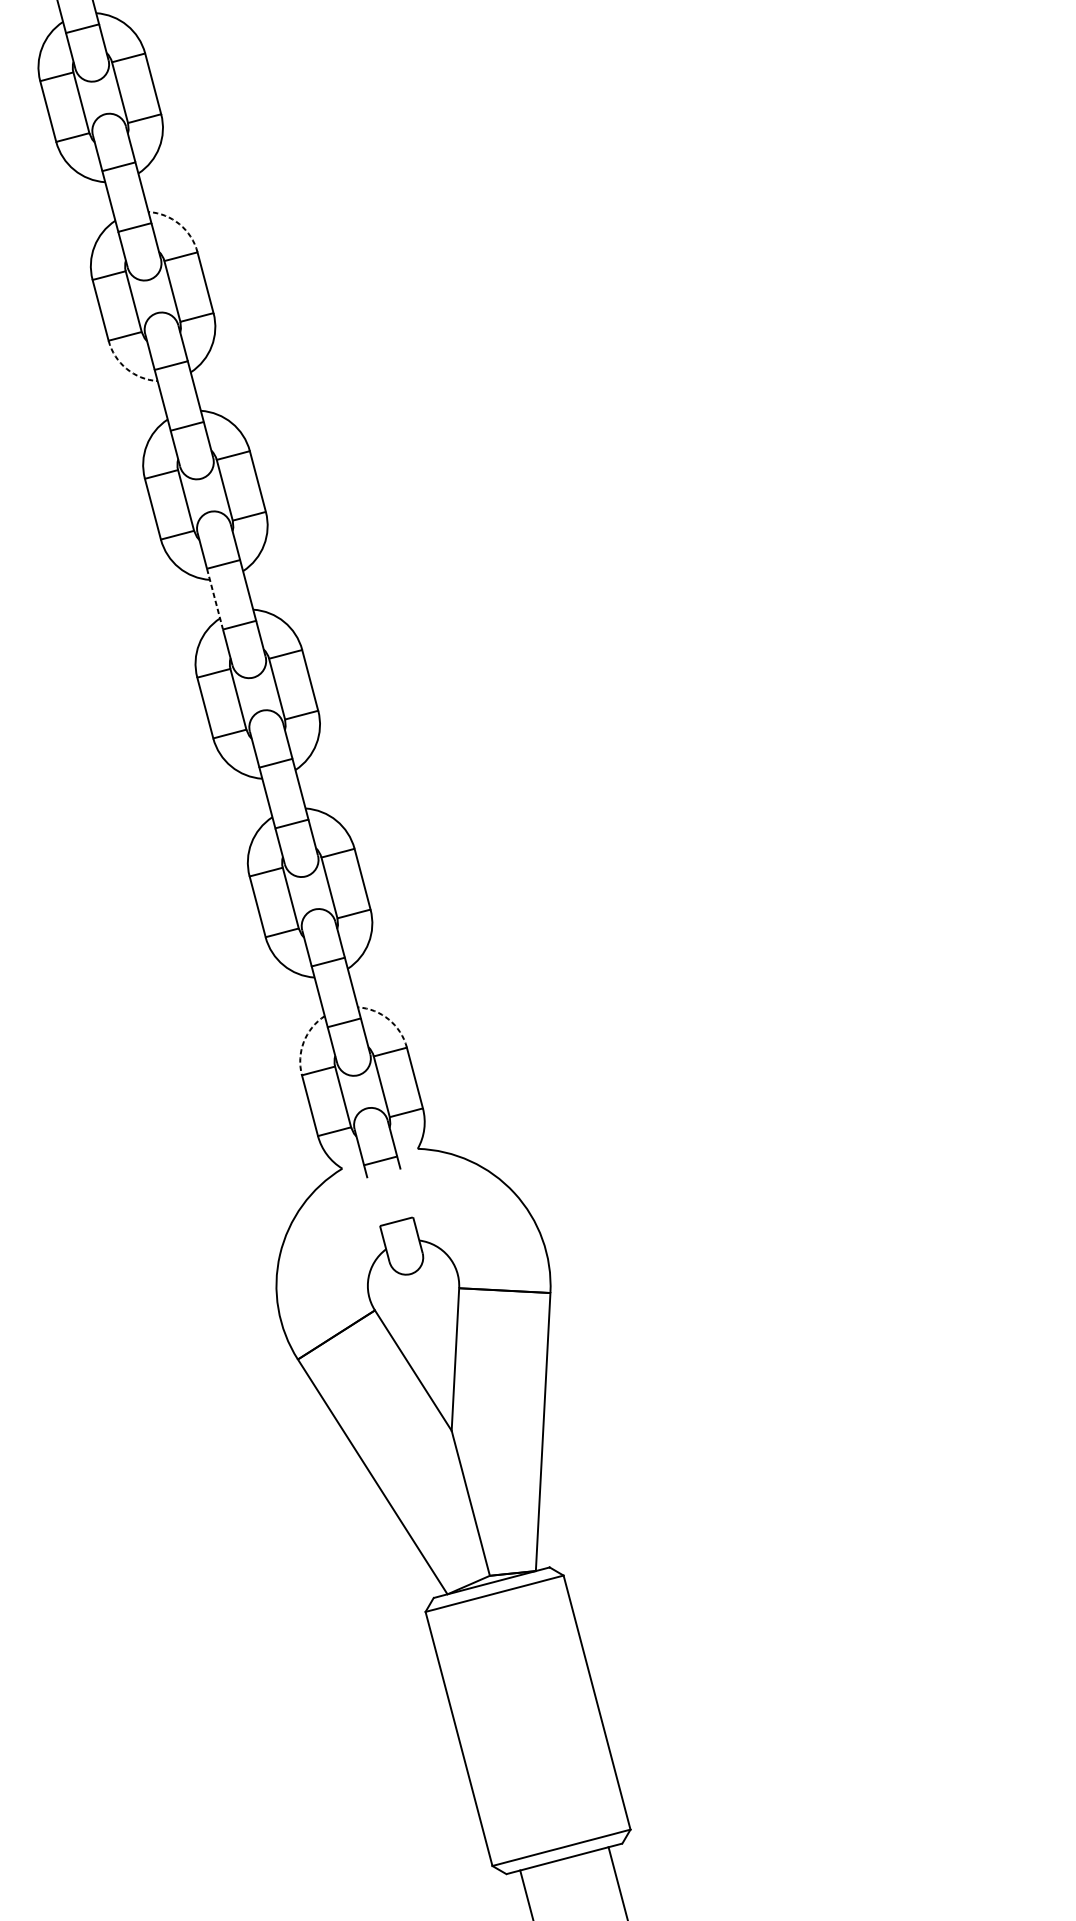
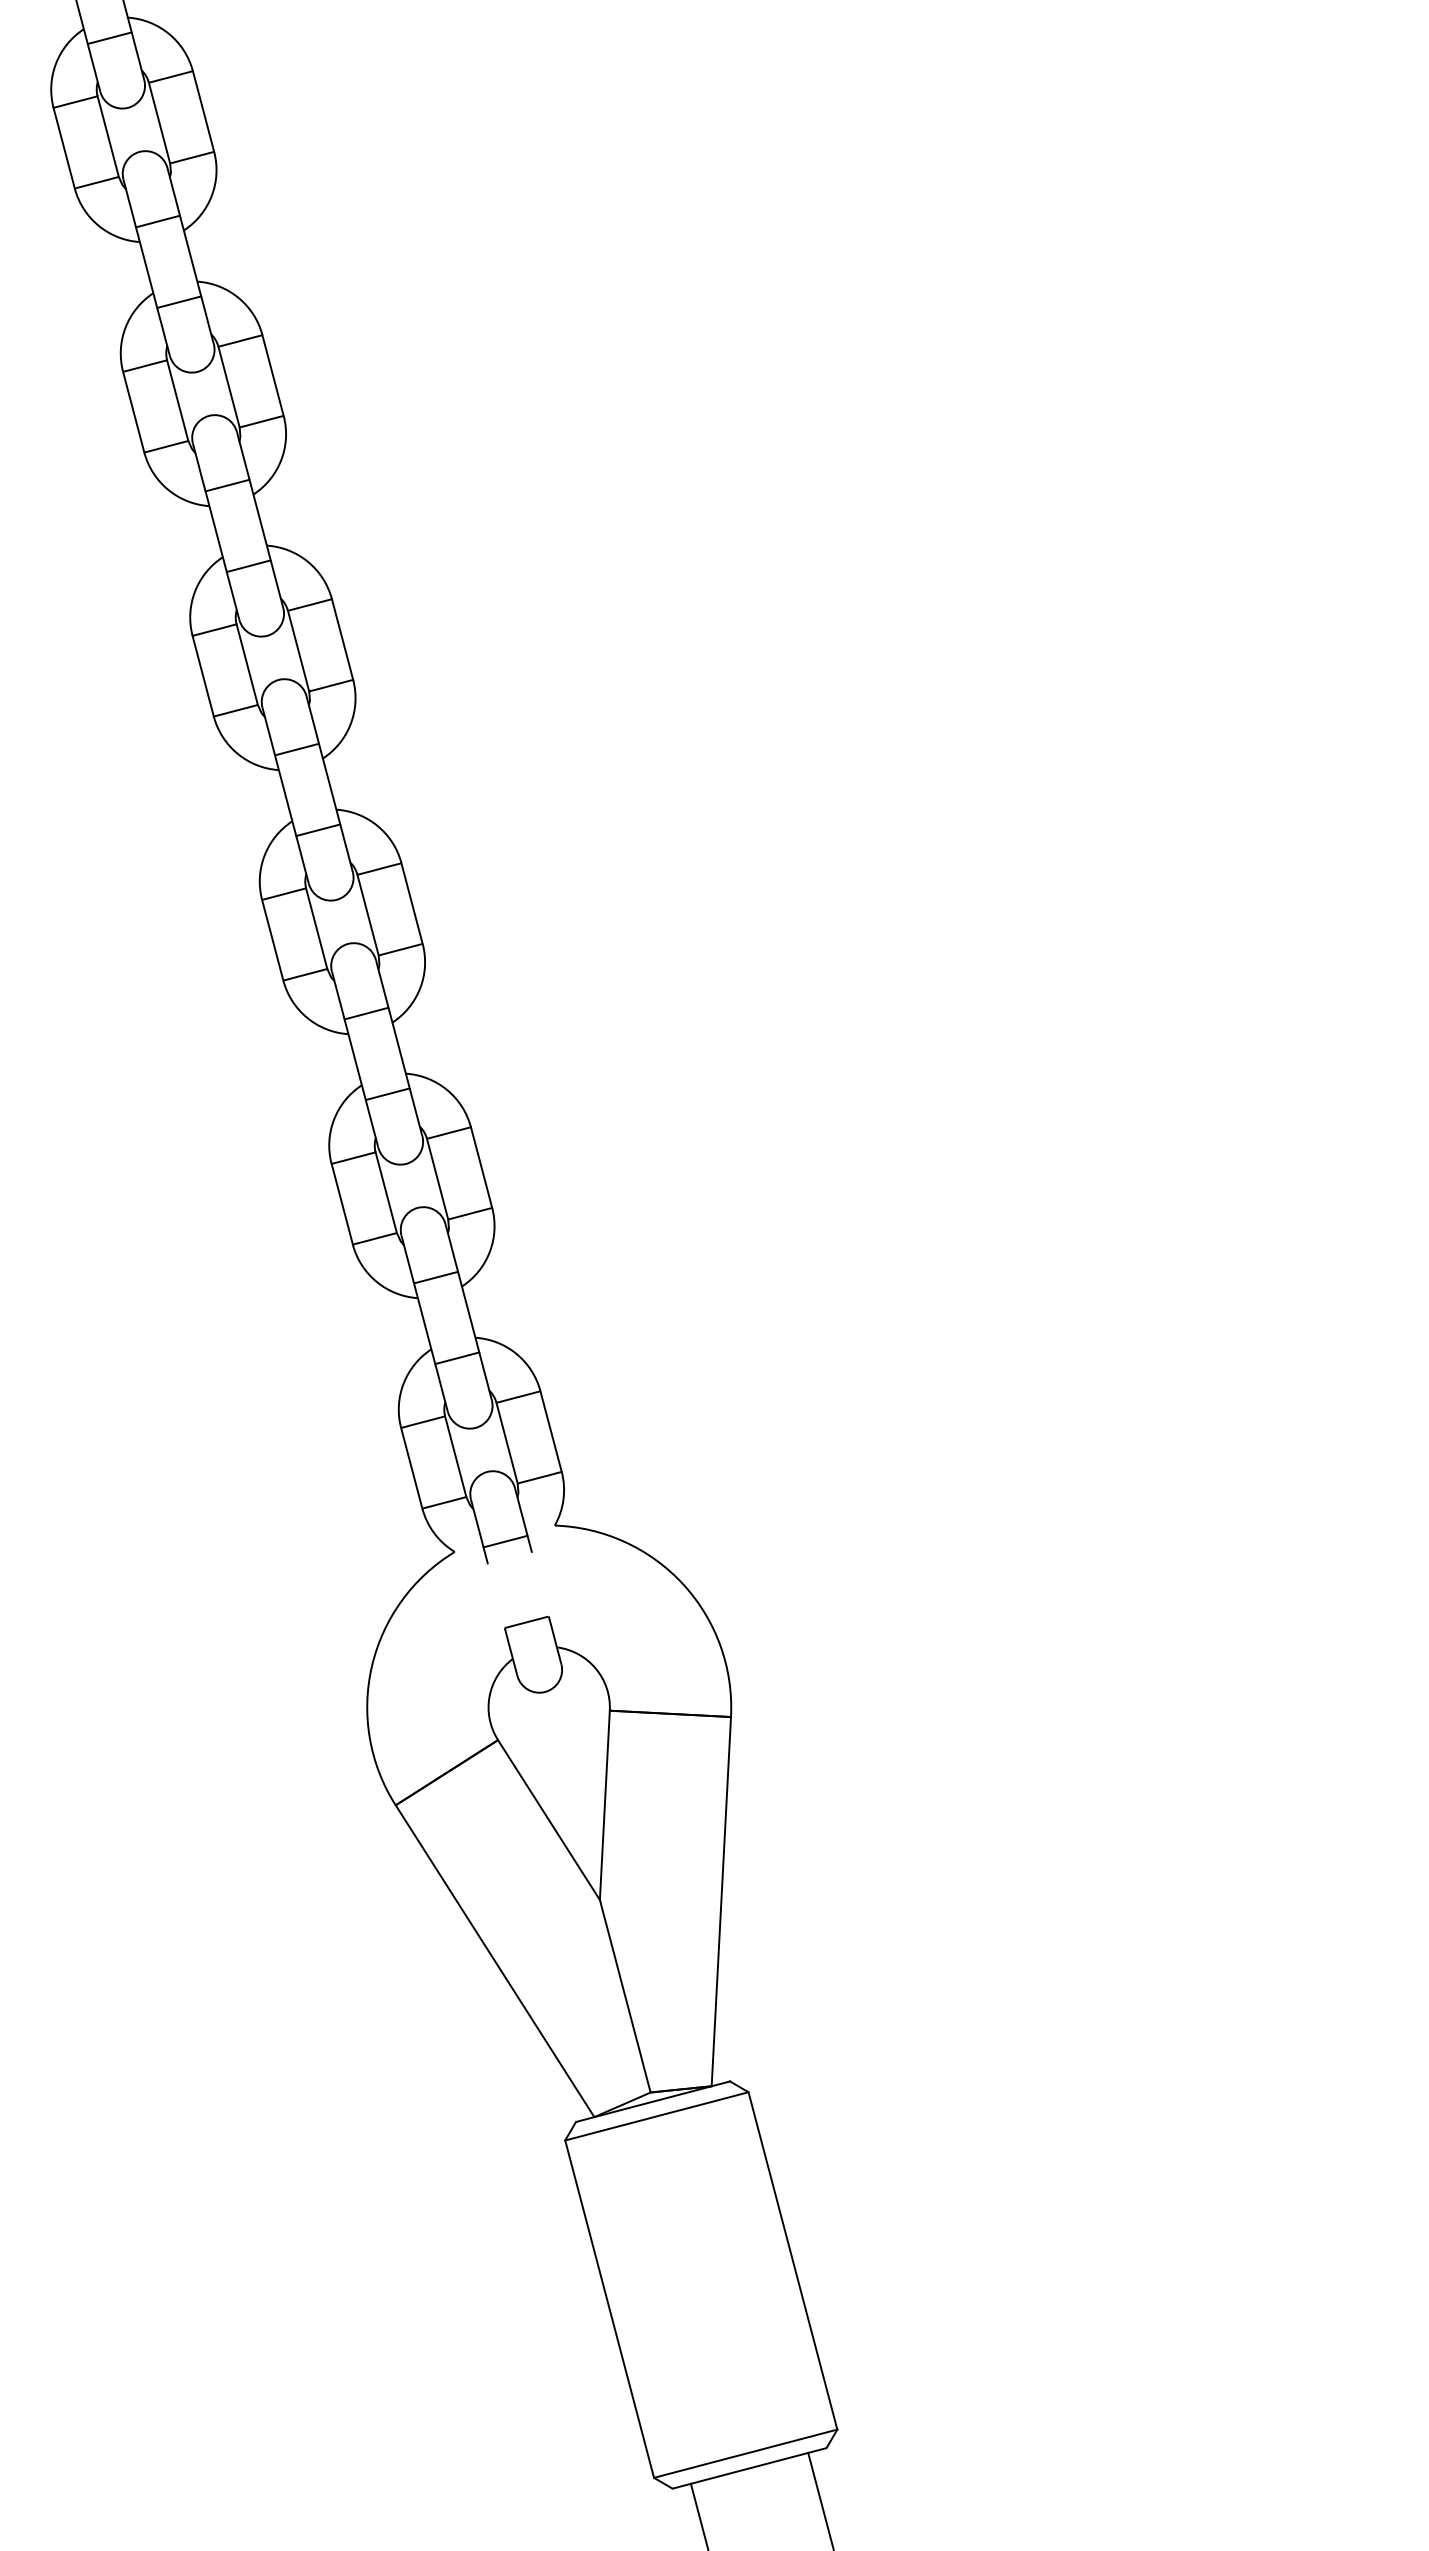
arc: (179, 223) -> (238, 297), dashed -> solid
arc: (126, 368) -> (168, 489), dashed -> solid
line: (214, 599) -> (285, 795), dashed -> solid
arc: (388, 1019) -> (516, 1354), dashed -> solid
arc: (303, 1041) -> (403, 1383), dashed -> solid

